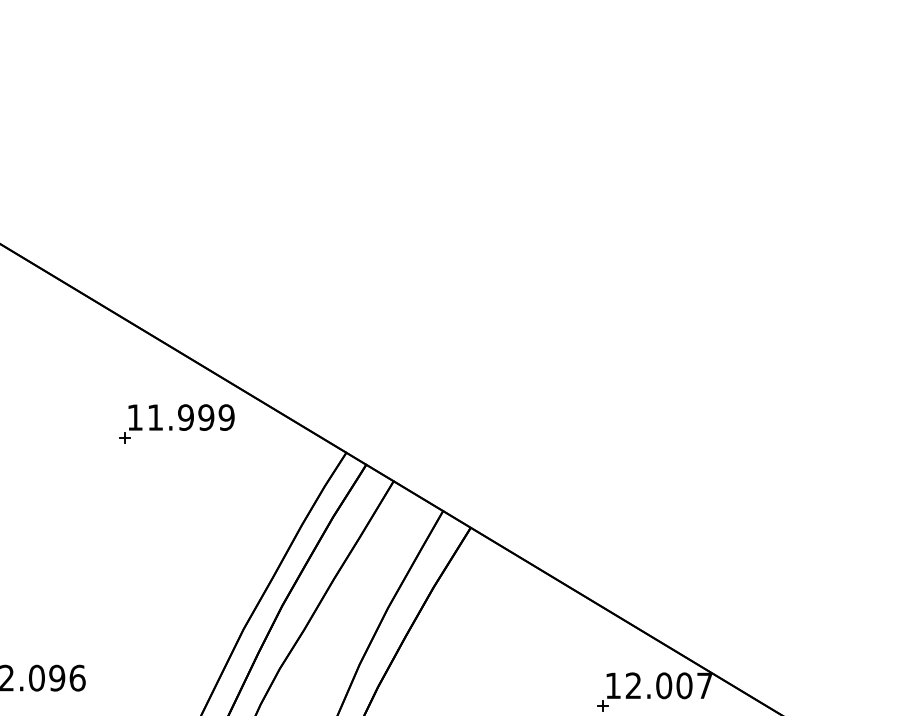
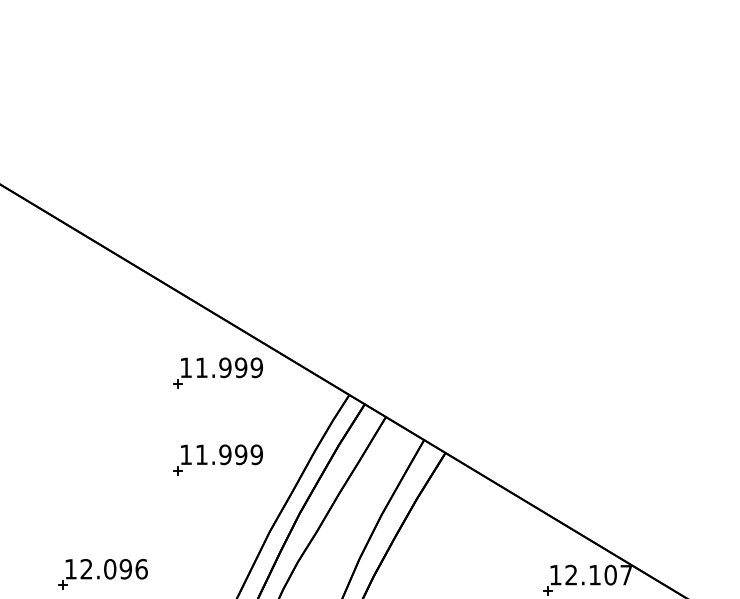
part: (175, 536) -> (217, 459), added
text: (663, 684) -> (594, 574), 12.007 -> 12.107

